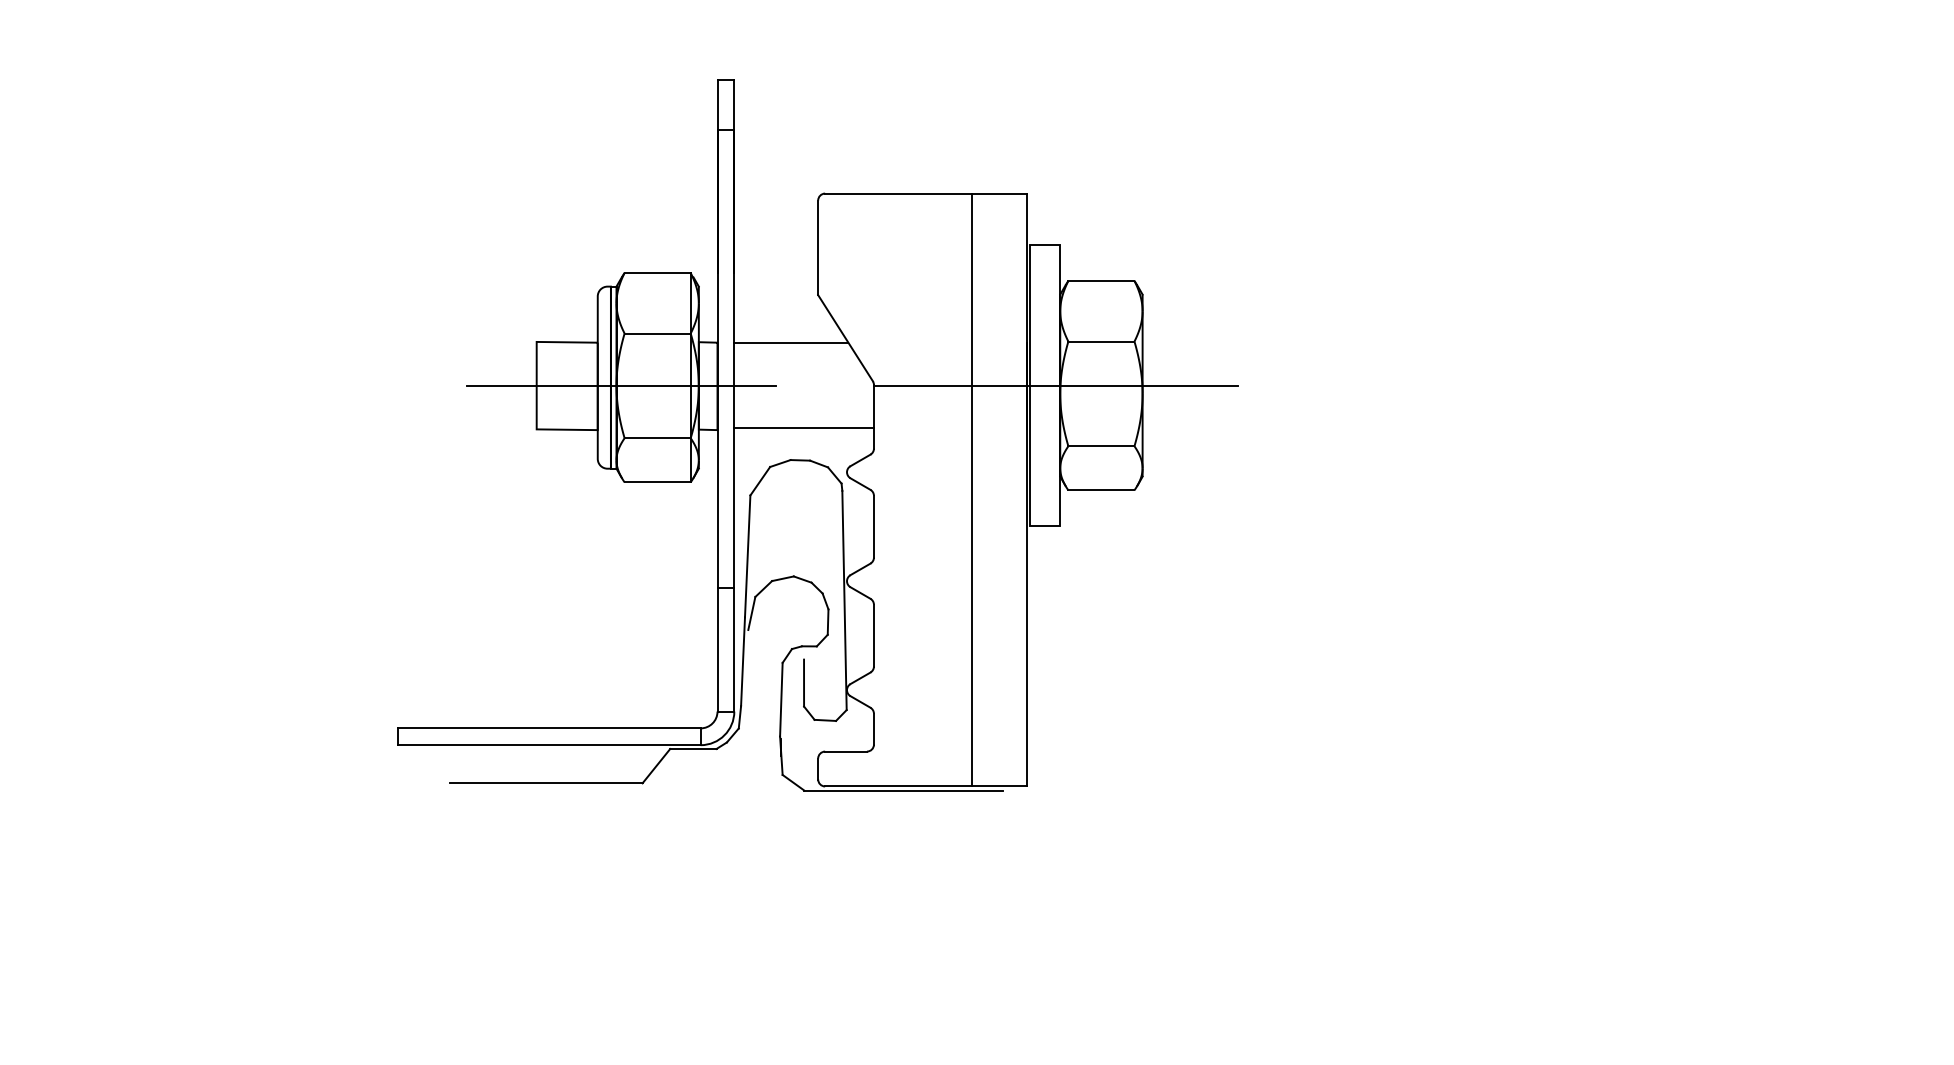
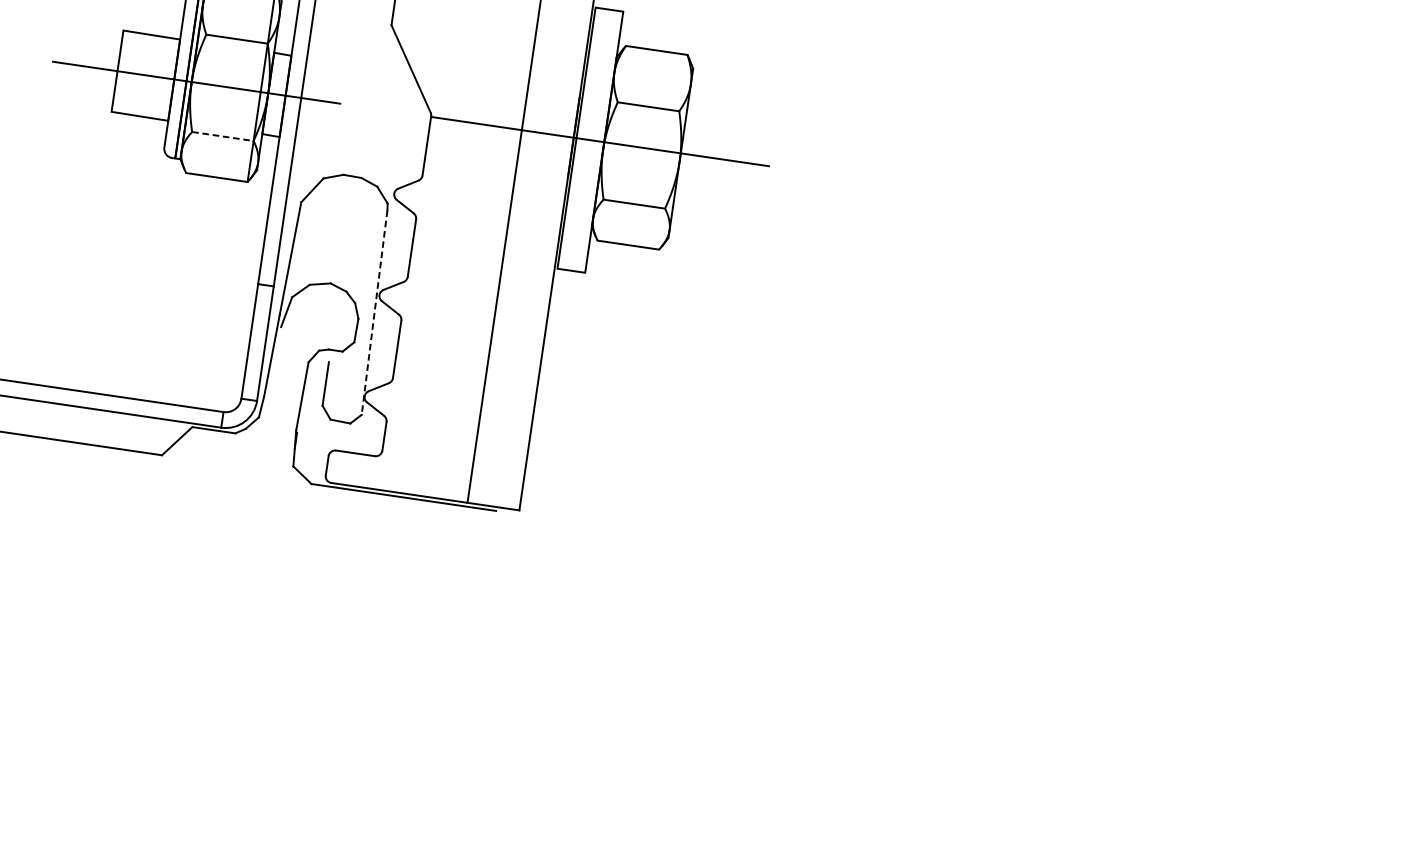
line: (791, 342) -> (360, 65), removed
line: (803, 428) -> (359, 147), removed
line: (658, 438) -> (223, 136), solid -> dashed
line: (844, 600) -> (374, 312), solid -> dashed

